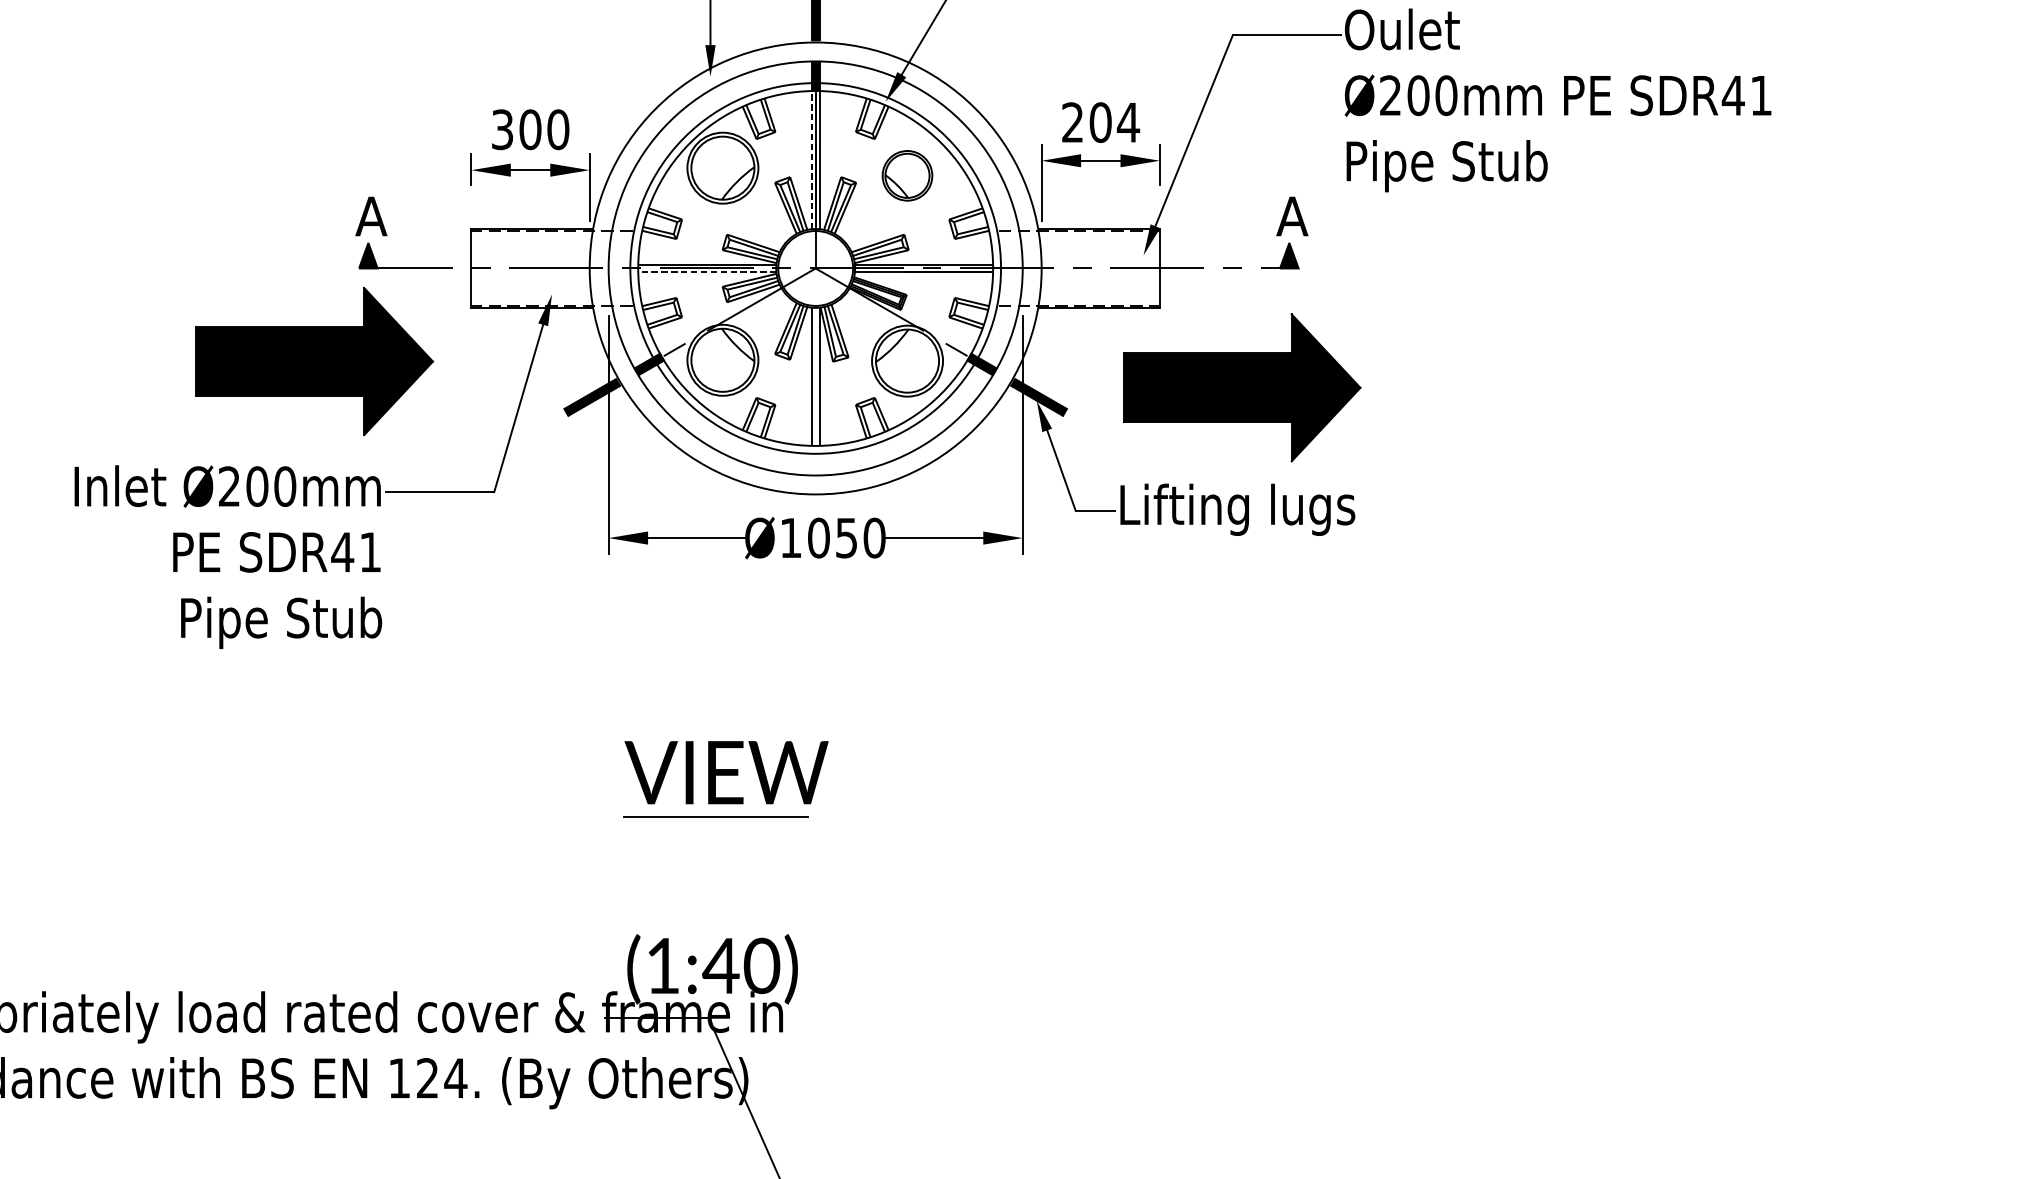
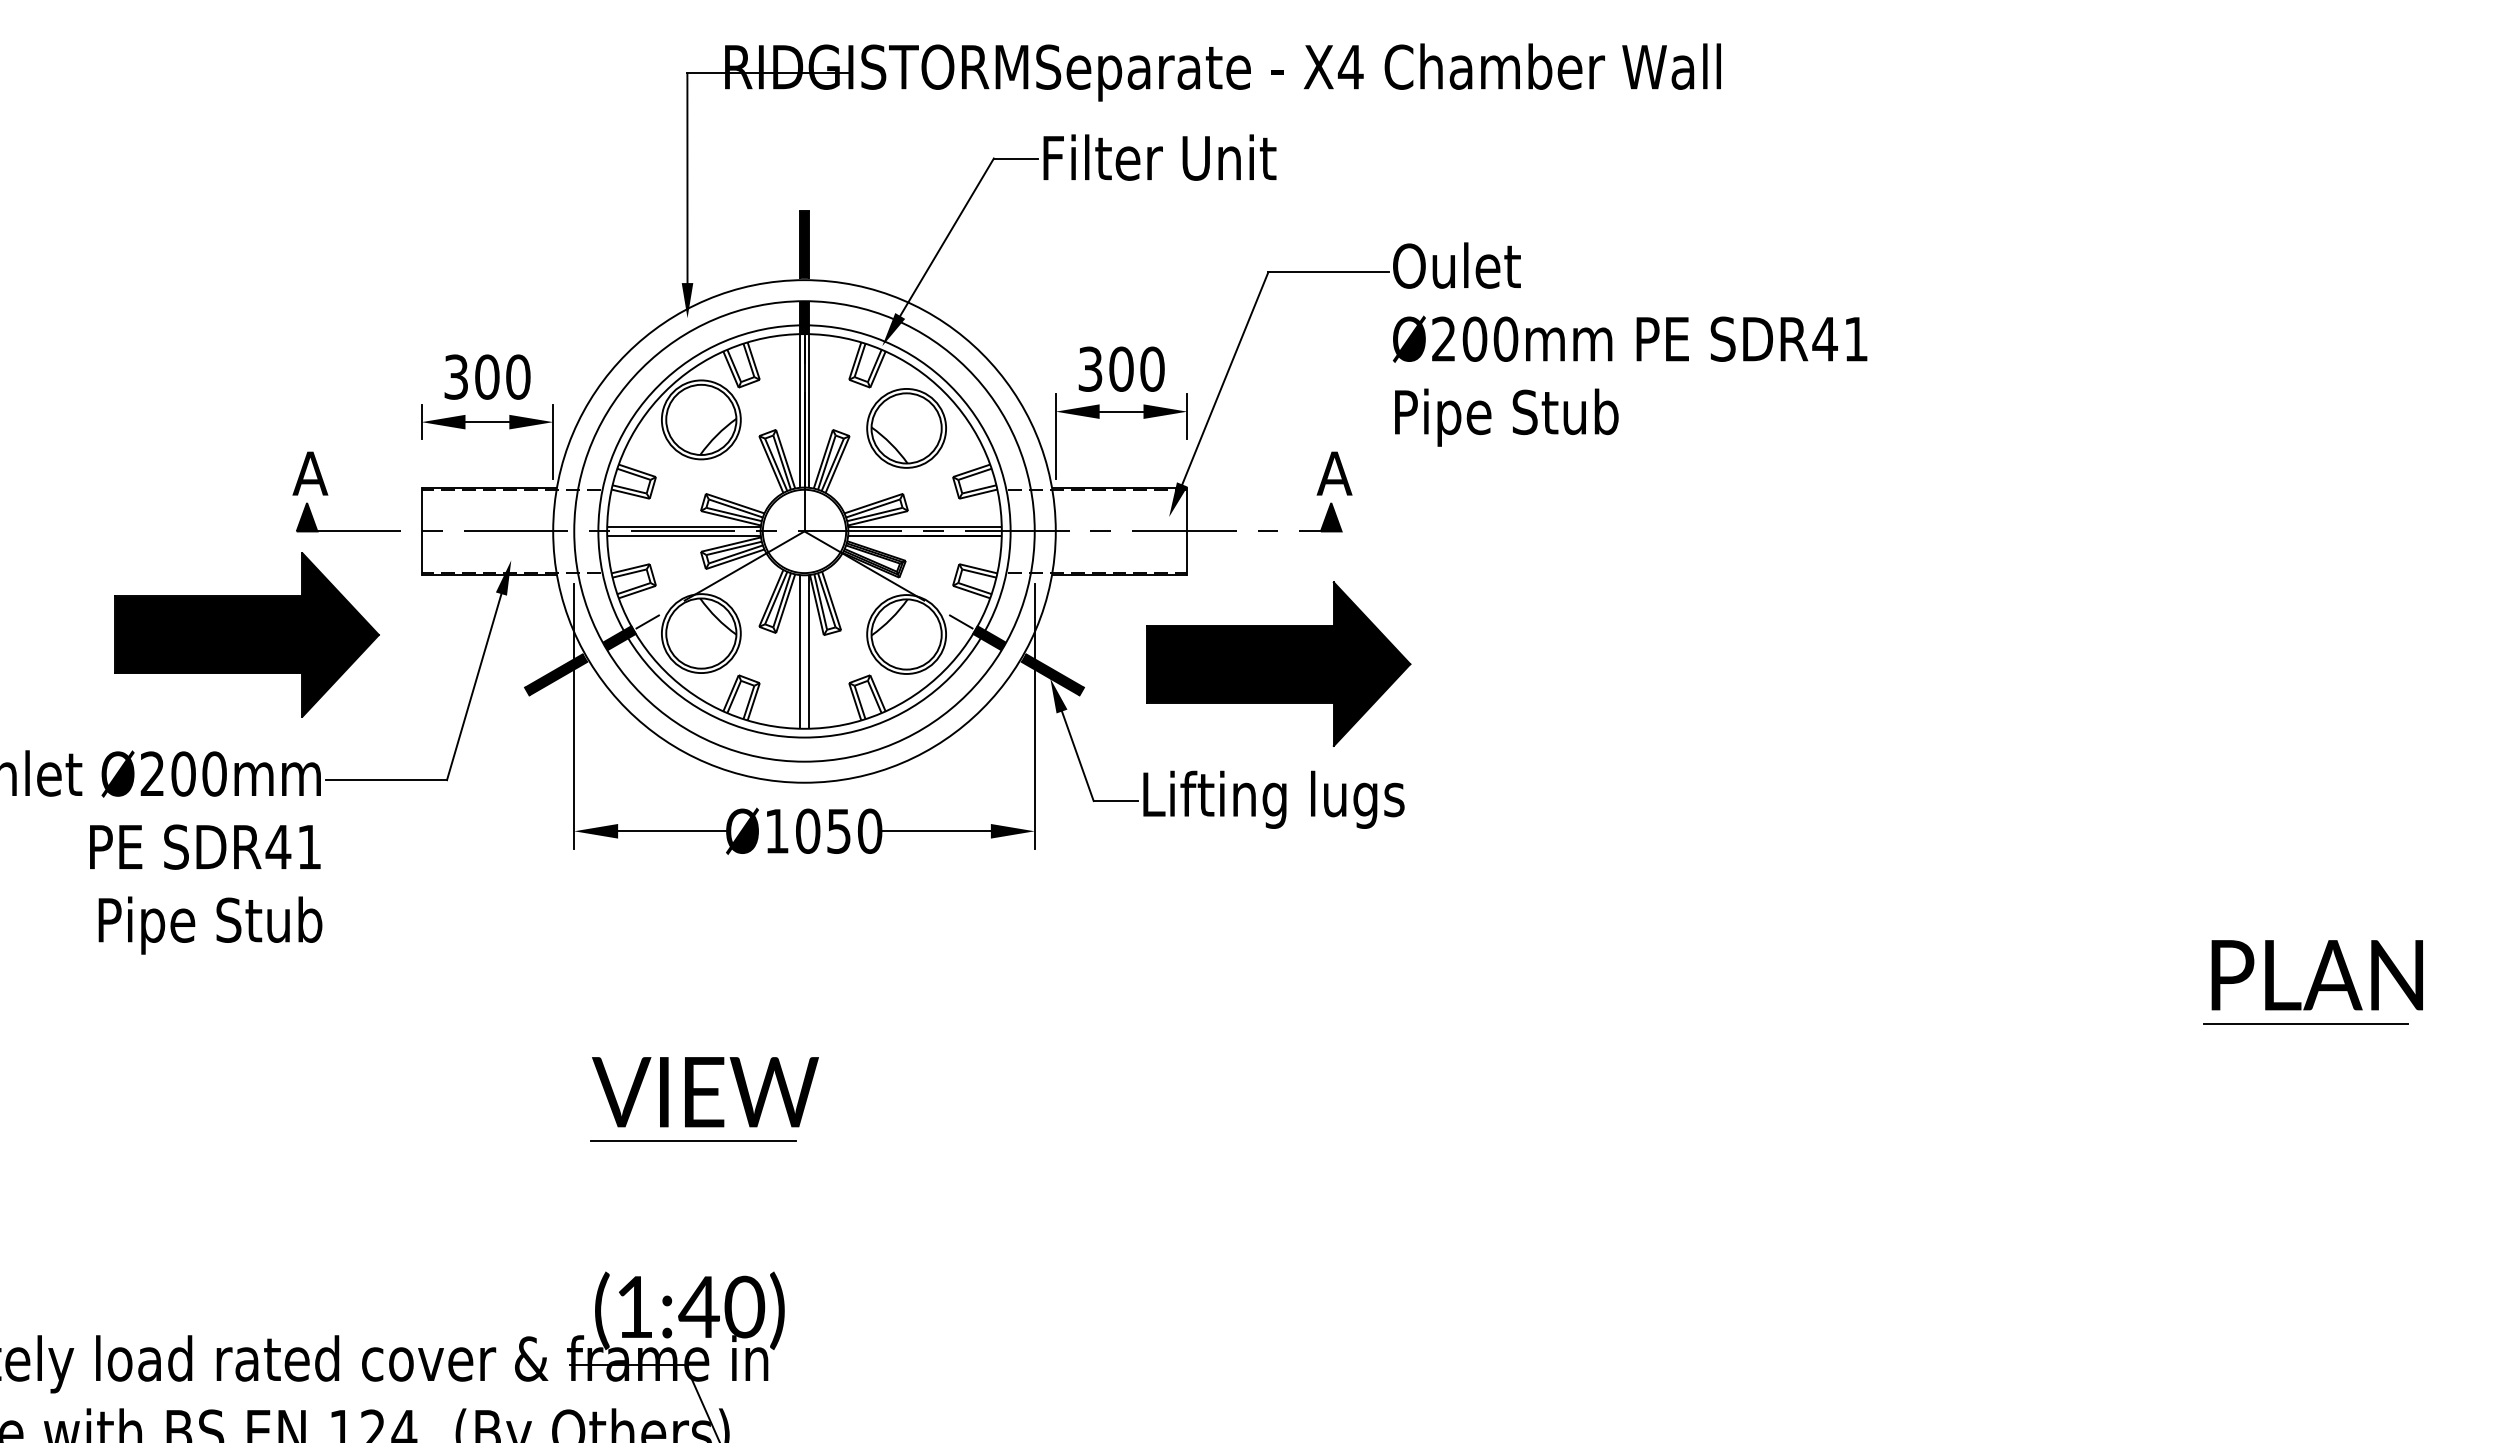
text: (1100, 121) -> (1121, 368), 204 -> 300
line: (812, 159) -> (800, 410), dashed -> solid
part: (907, 175) -> (906, 428), size x1.43
line: (707, 272) -> (684, 535), dashed -> solid

